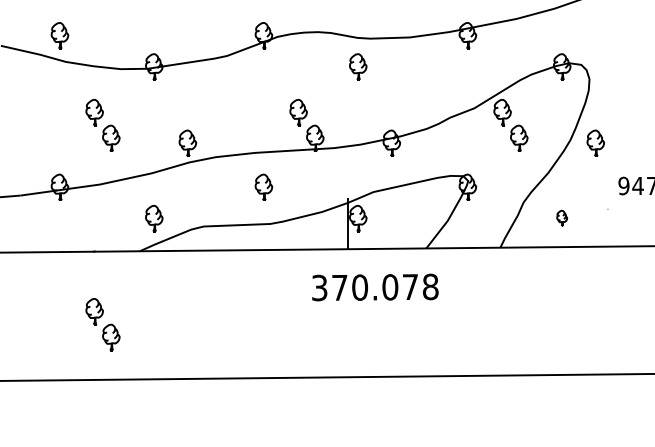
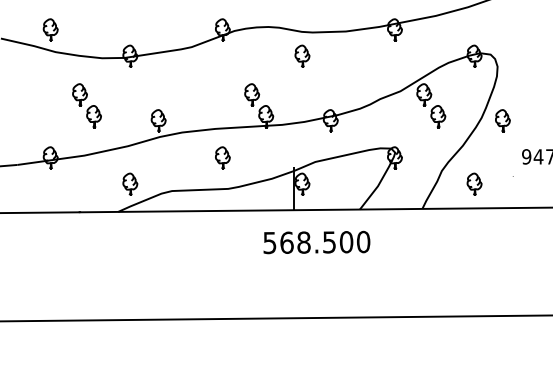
part: (562, 217) -> (474, 183), size x1.67
text: (376, 287) -> (317, 242), 370.078 -> 568.500
part: (102, 324) -> (86, 273), removed

